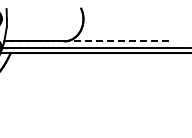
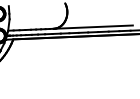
line: (116, 41) -> (93, 27), dashed -> solid

